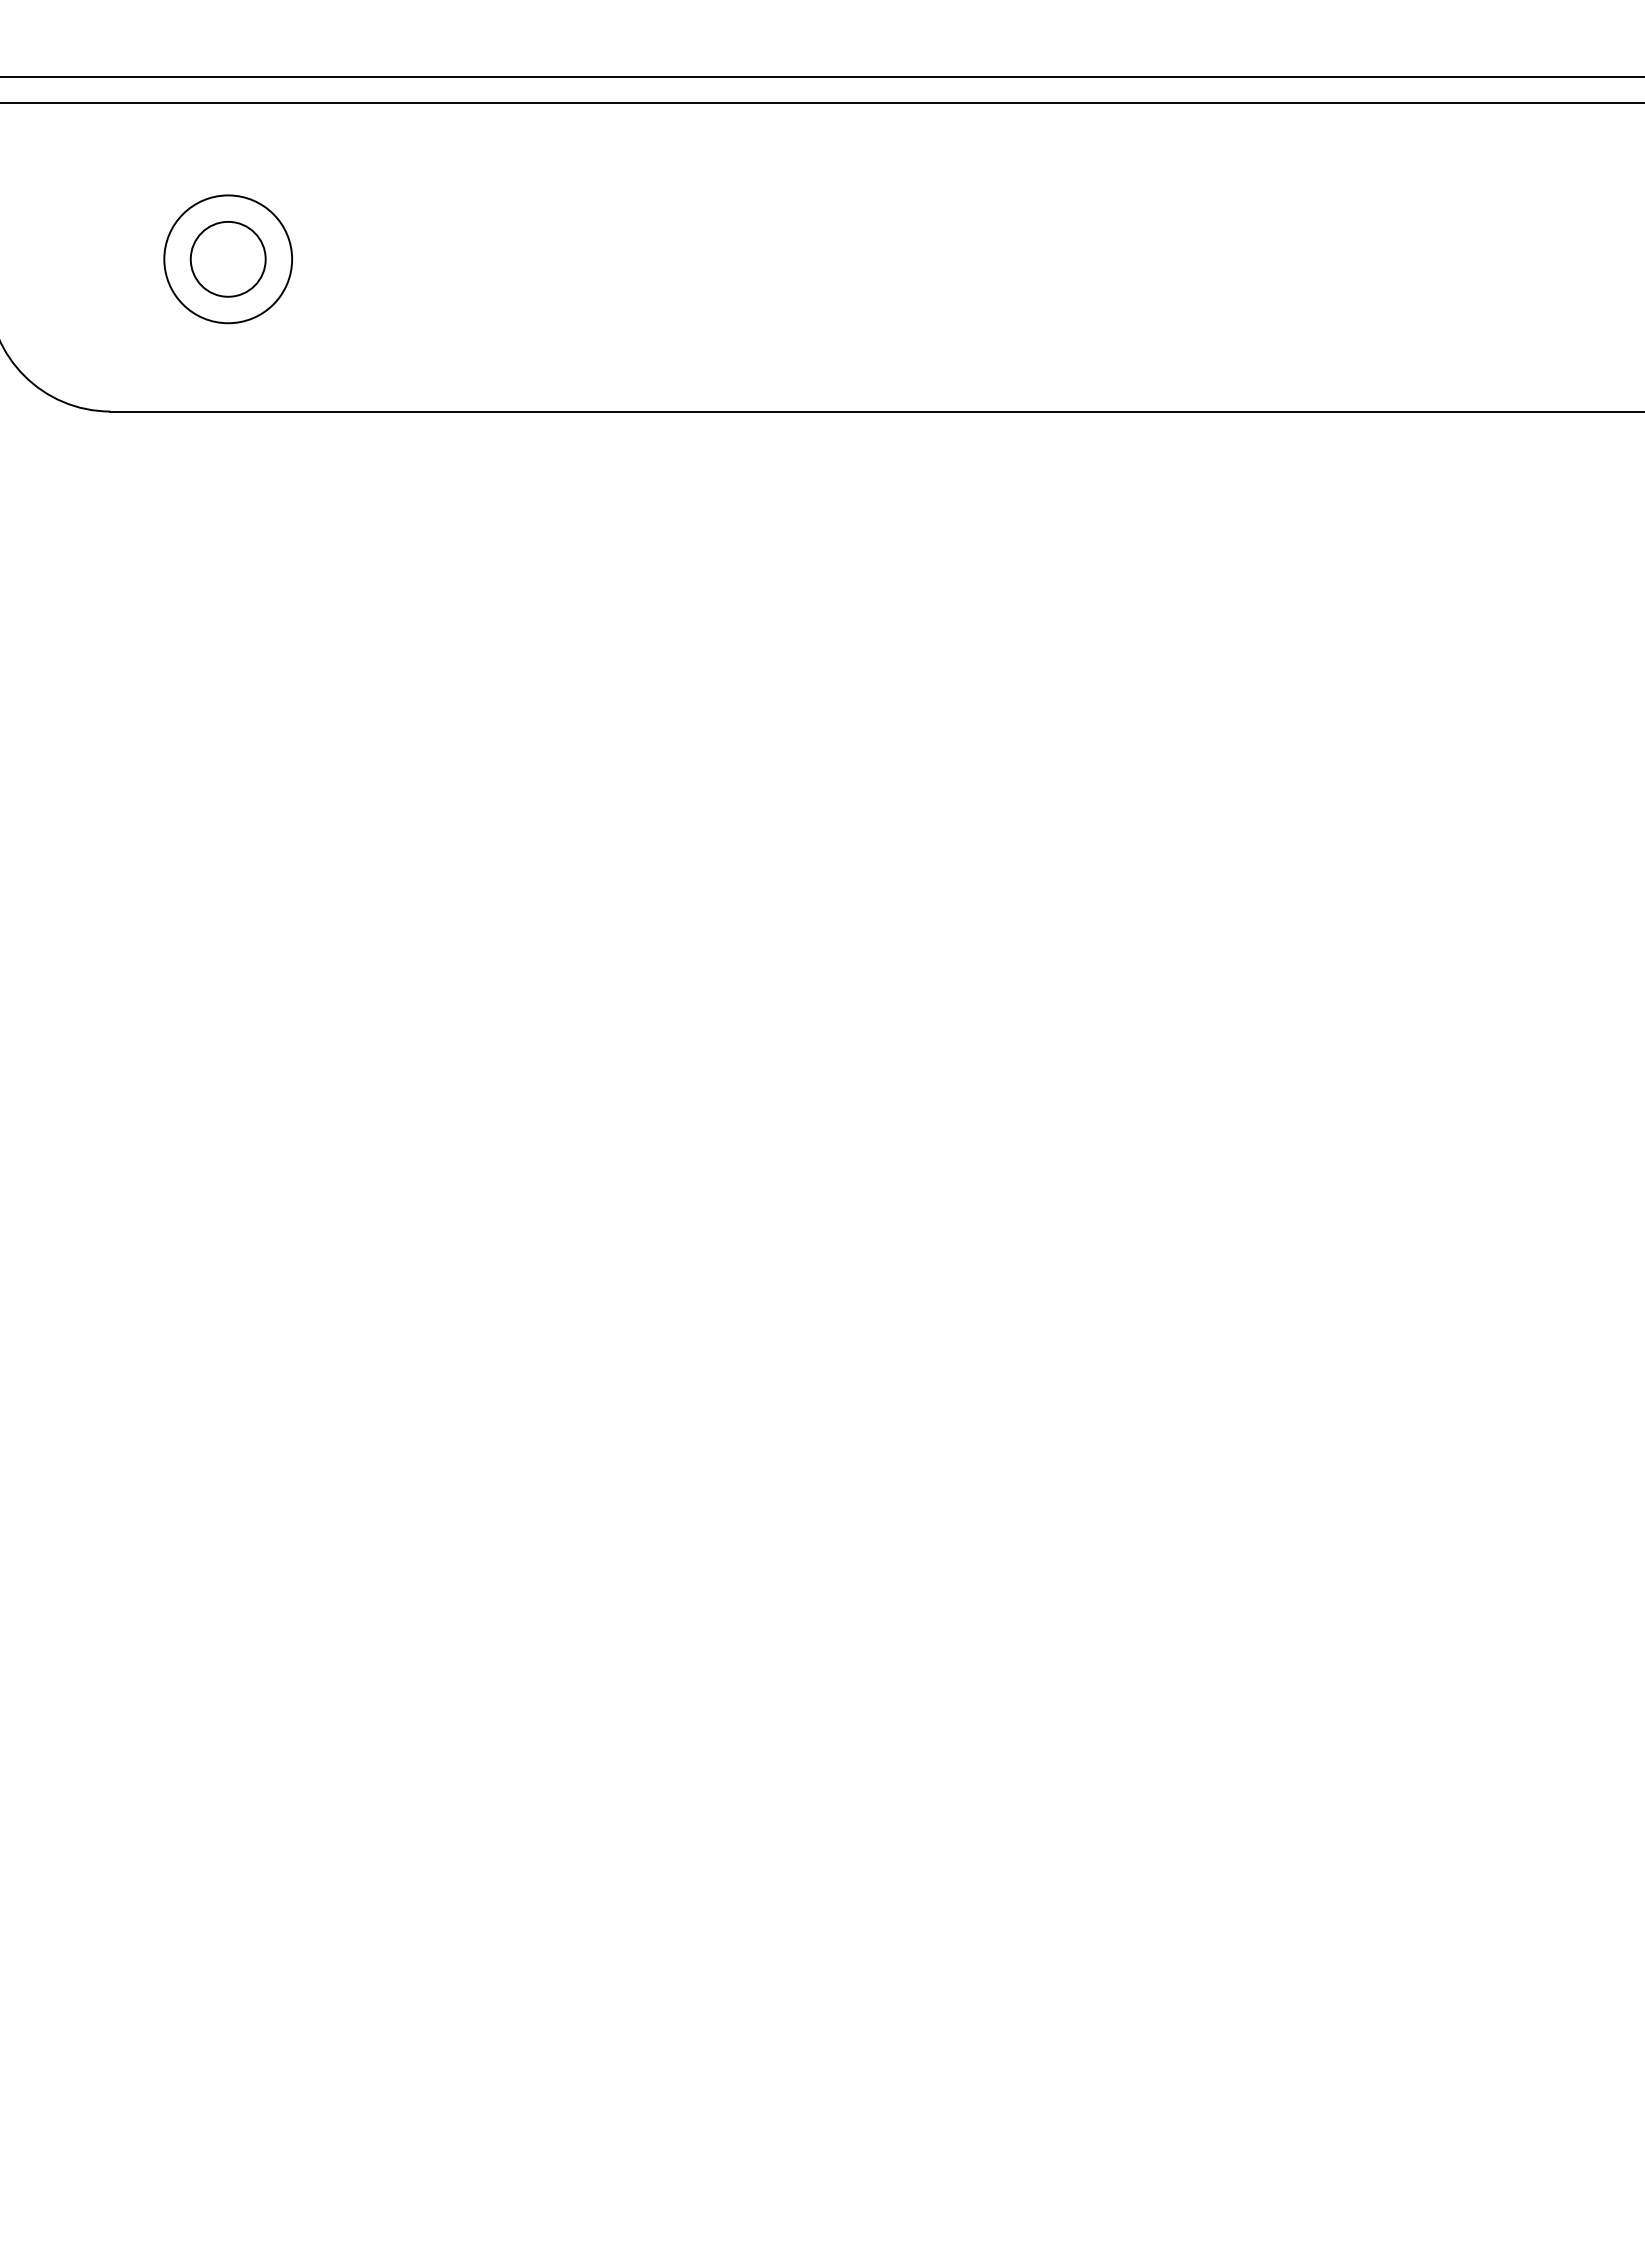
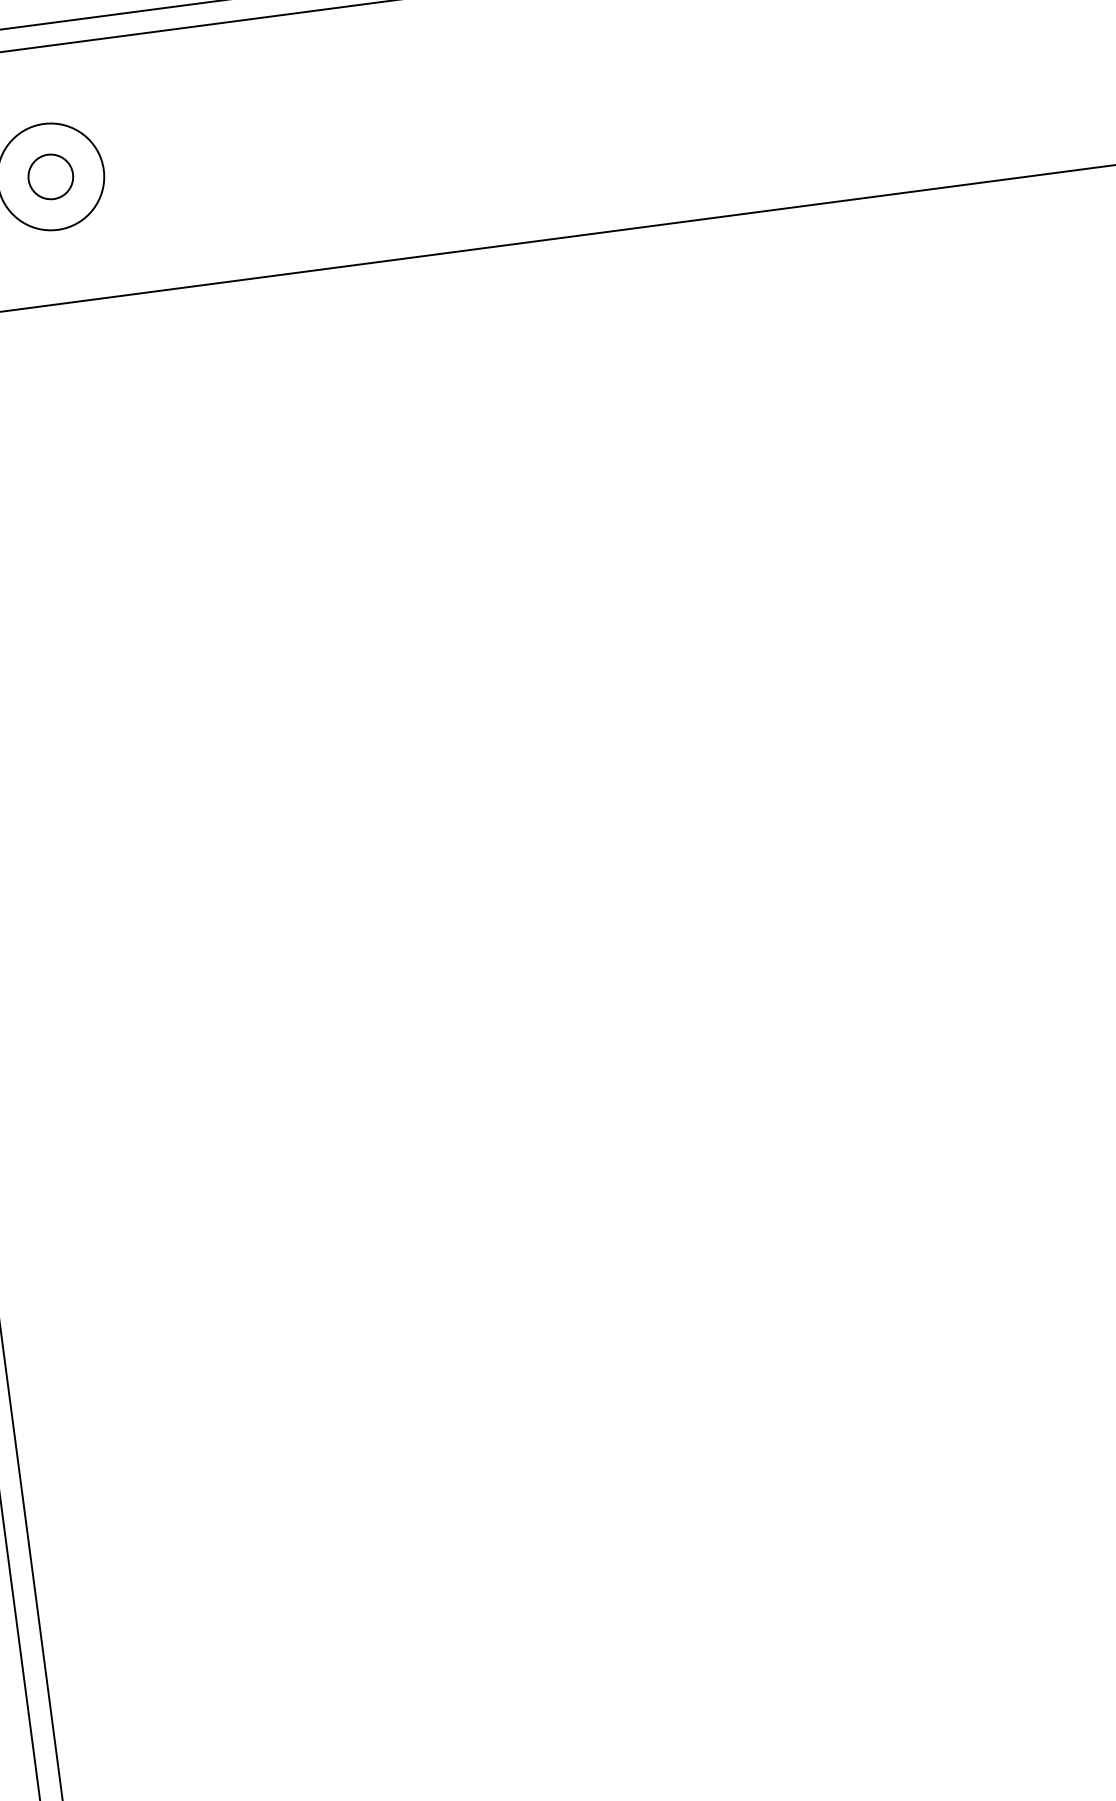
circle: (228, 259) -> (51, 177), size x0.71

